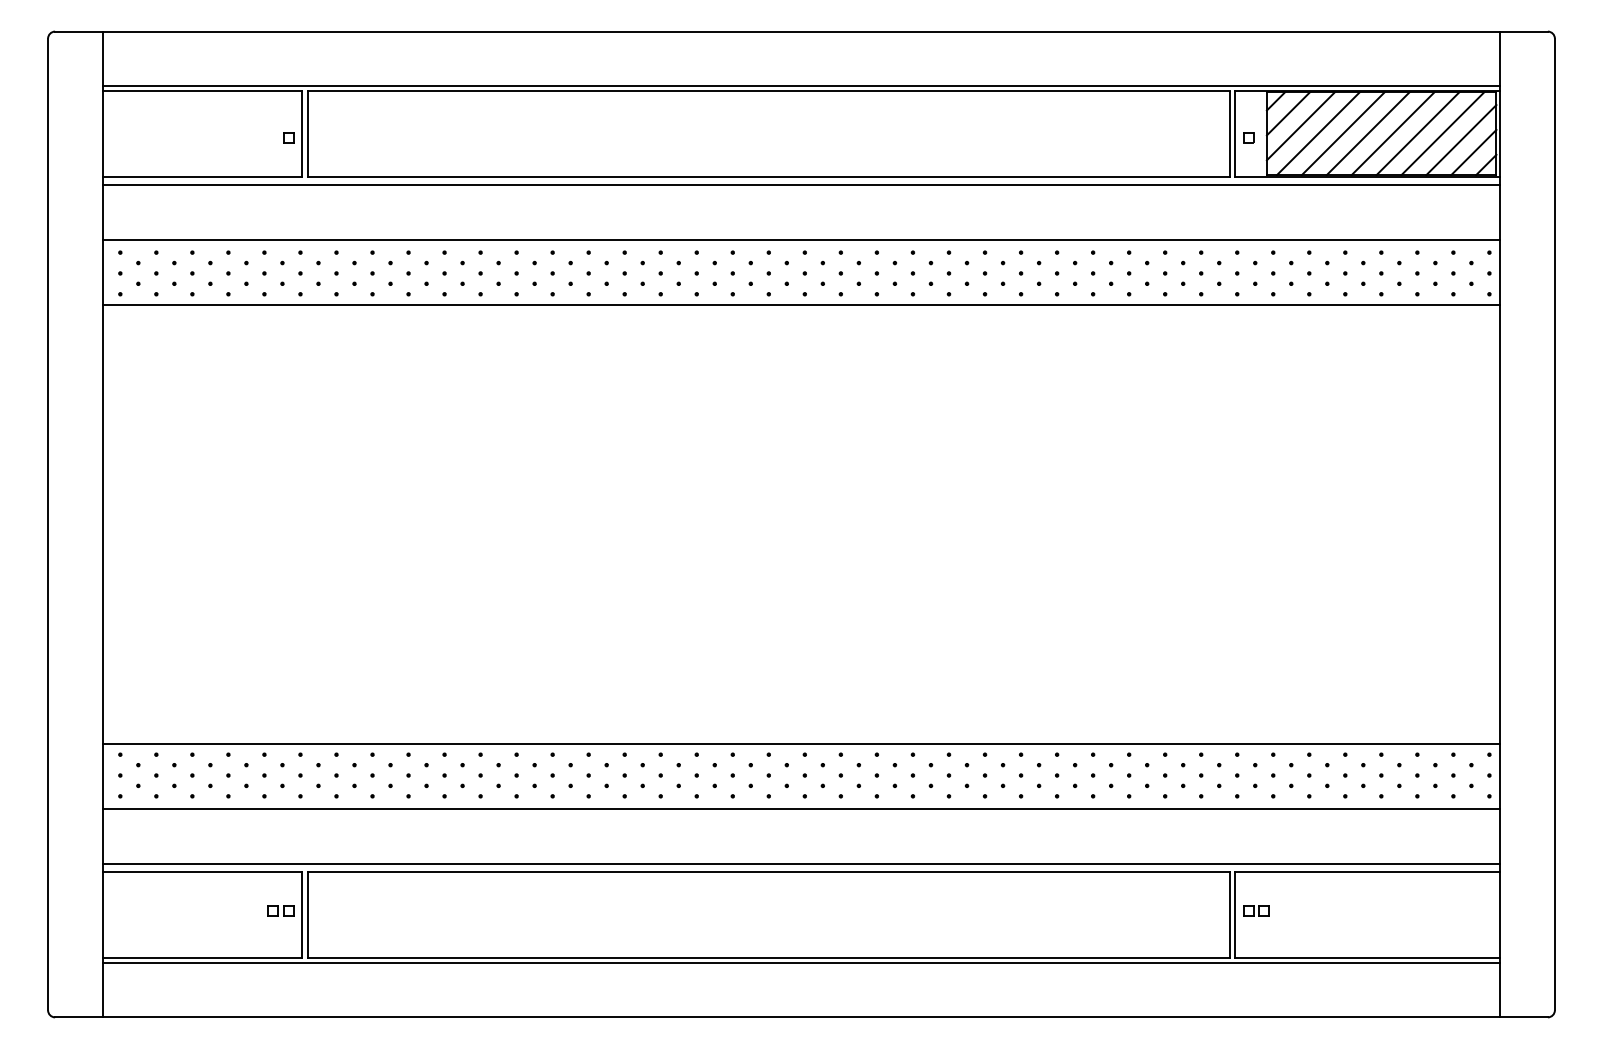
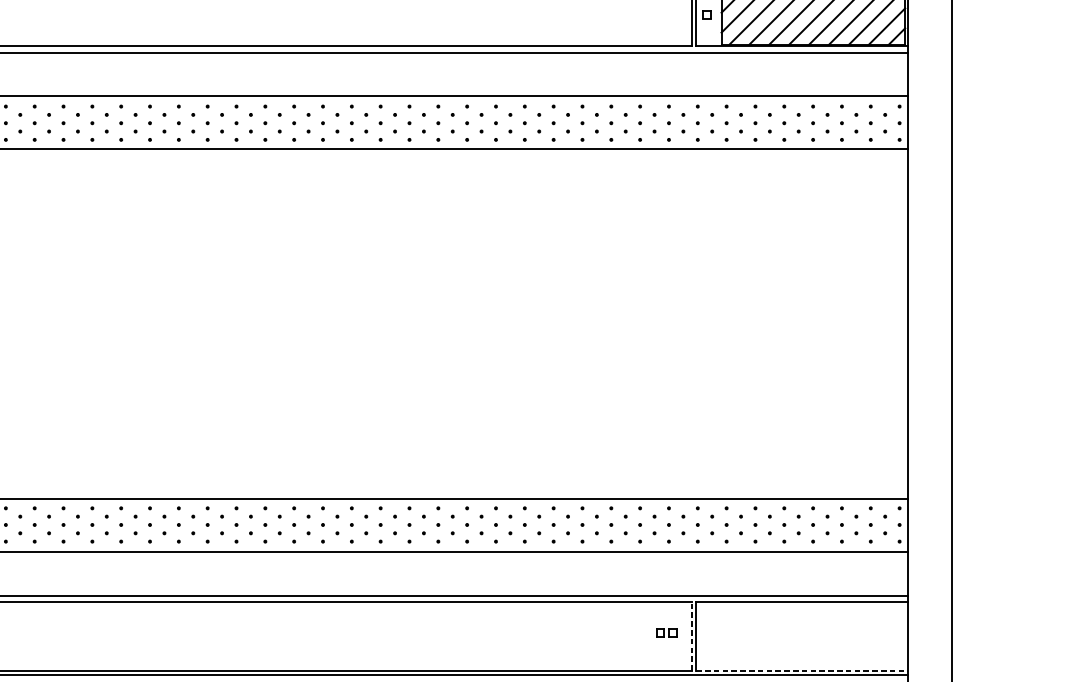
part: (1256, 910) -> (666, 632), moved
line: (1229, 914) -> (691, 636), solid -> dashed
line: (1368, 958) -> (802, 671), solid -> dashed

